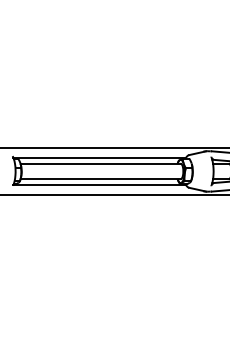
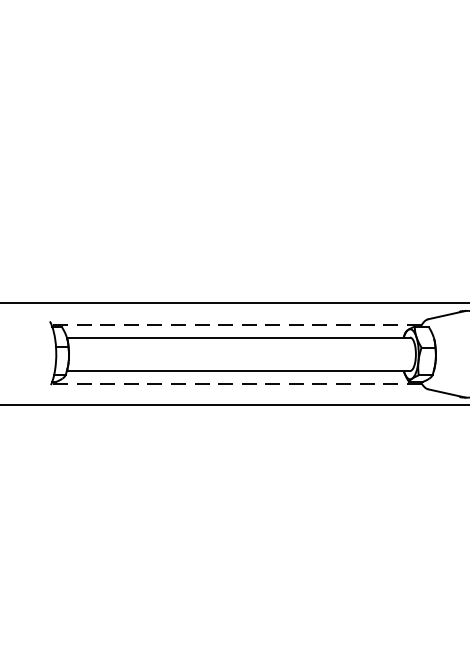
line: (99, 157) -> (236, 324), solid -> dashed
line: (99, 185) -> (236, 384), solid -> dashed

